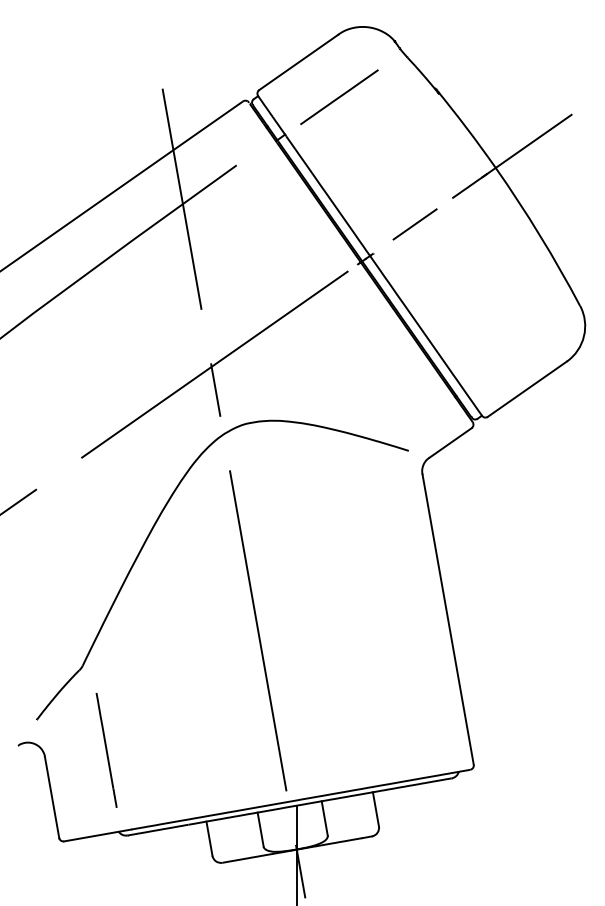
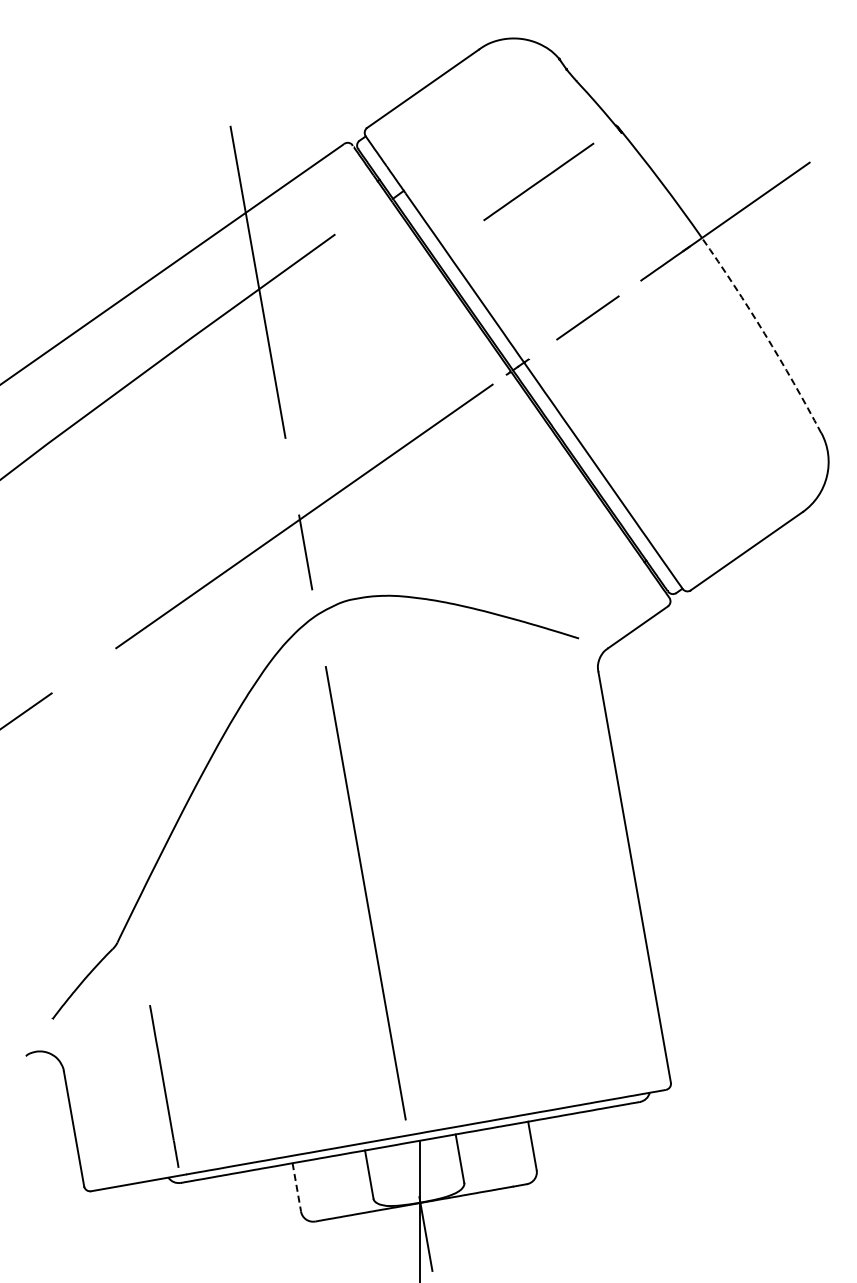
line: (339, 96) -> (538, 181), moved
arc: (539, 235) -> (764, 333), solid -> dashed
line: (106, 750) -> (164, 1086), moved
line: (209, 838) -> (296, 1187), solid -> dashed

